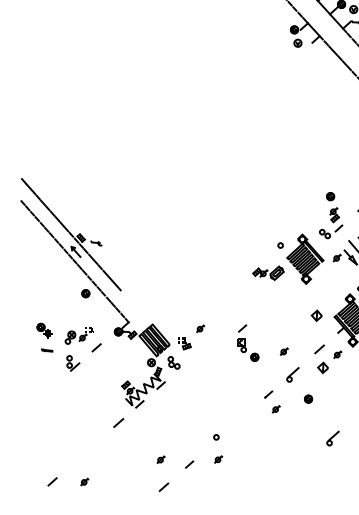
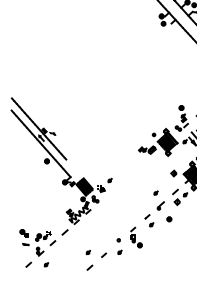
part: (248, 343) -> (136, 237), moved
part: (68, 346) -> (37, 242), moved
part: (332, 437) -> (182, 240), removed

